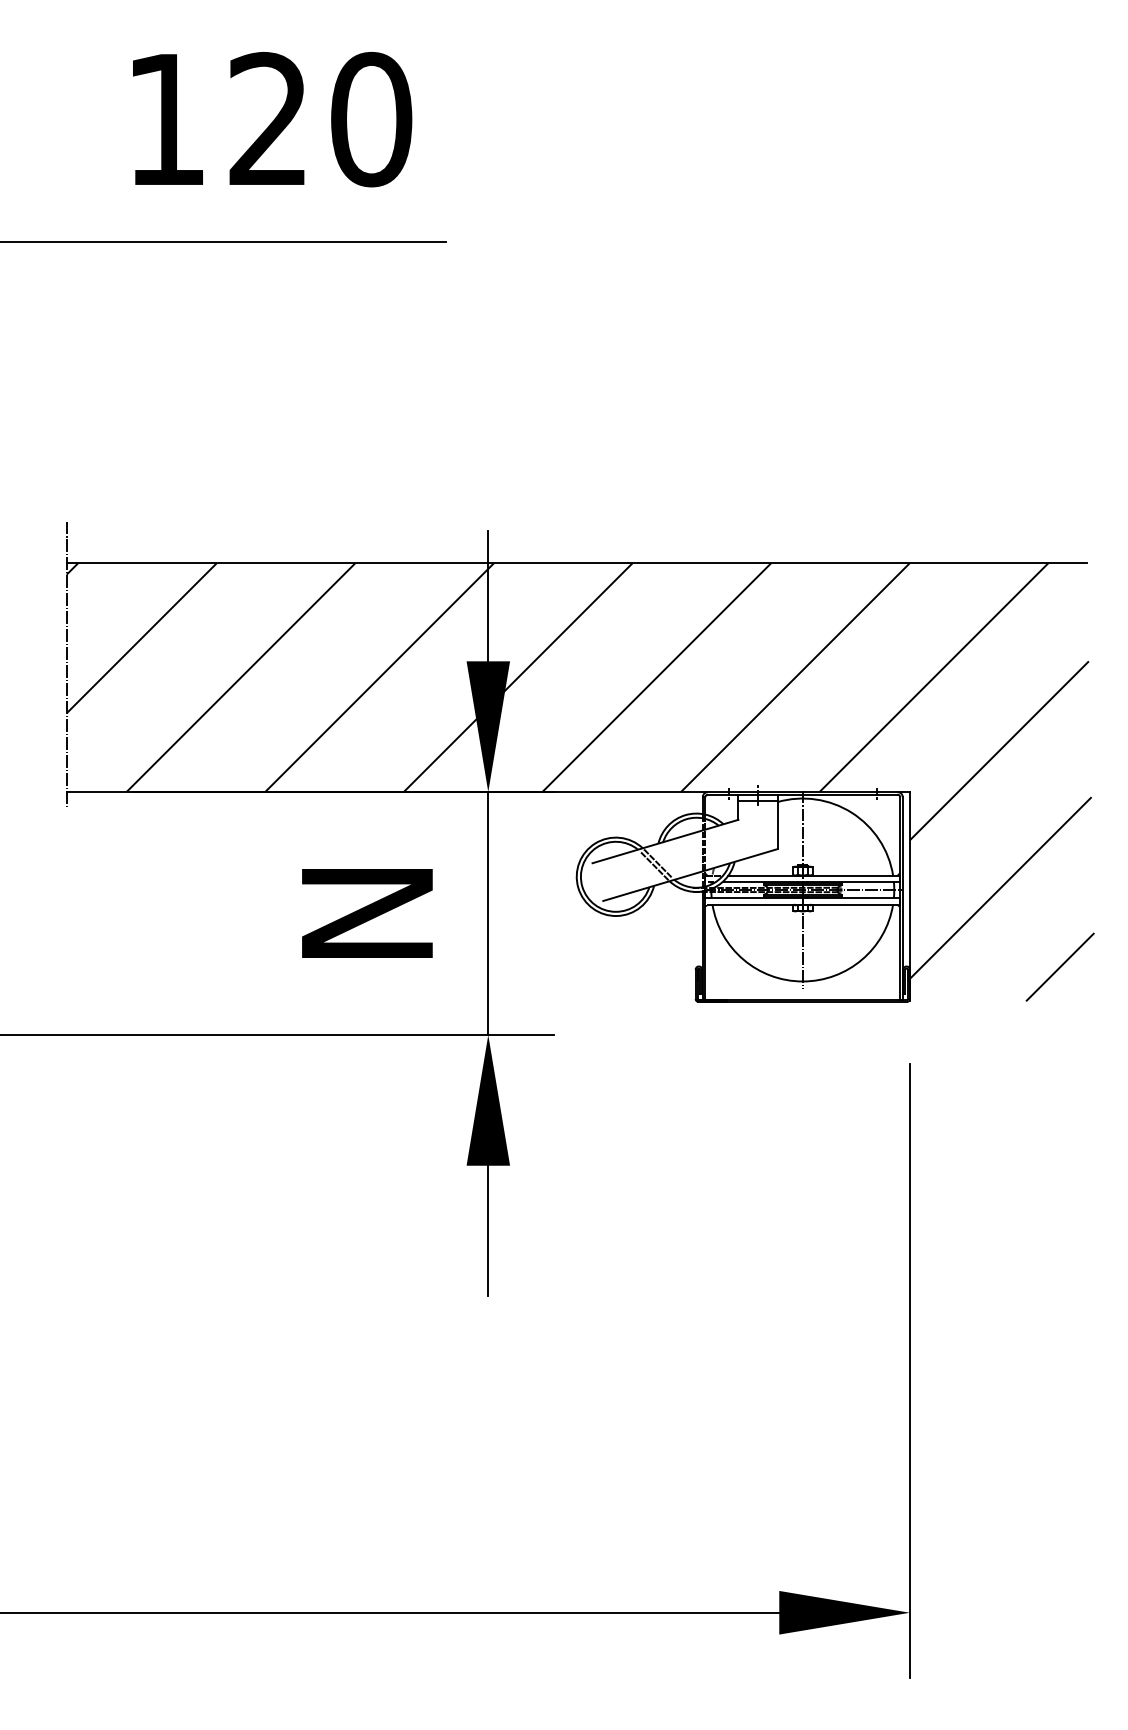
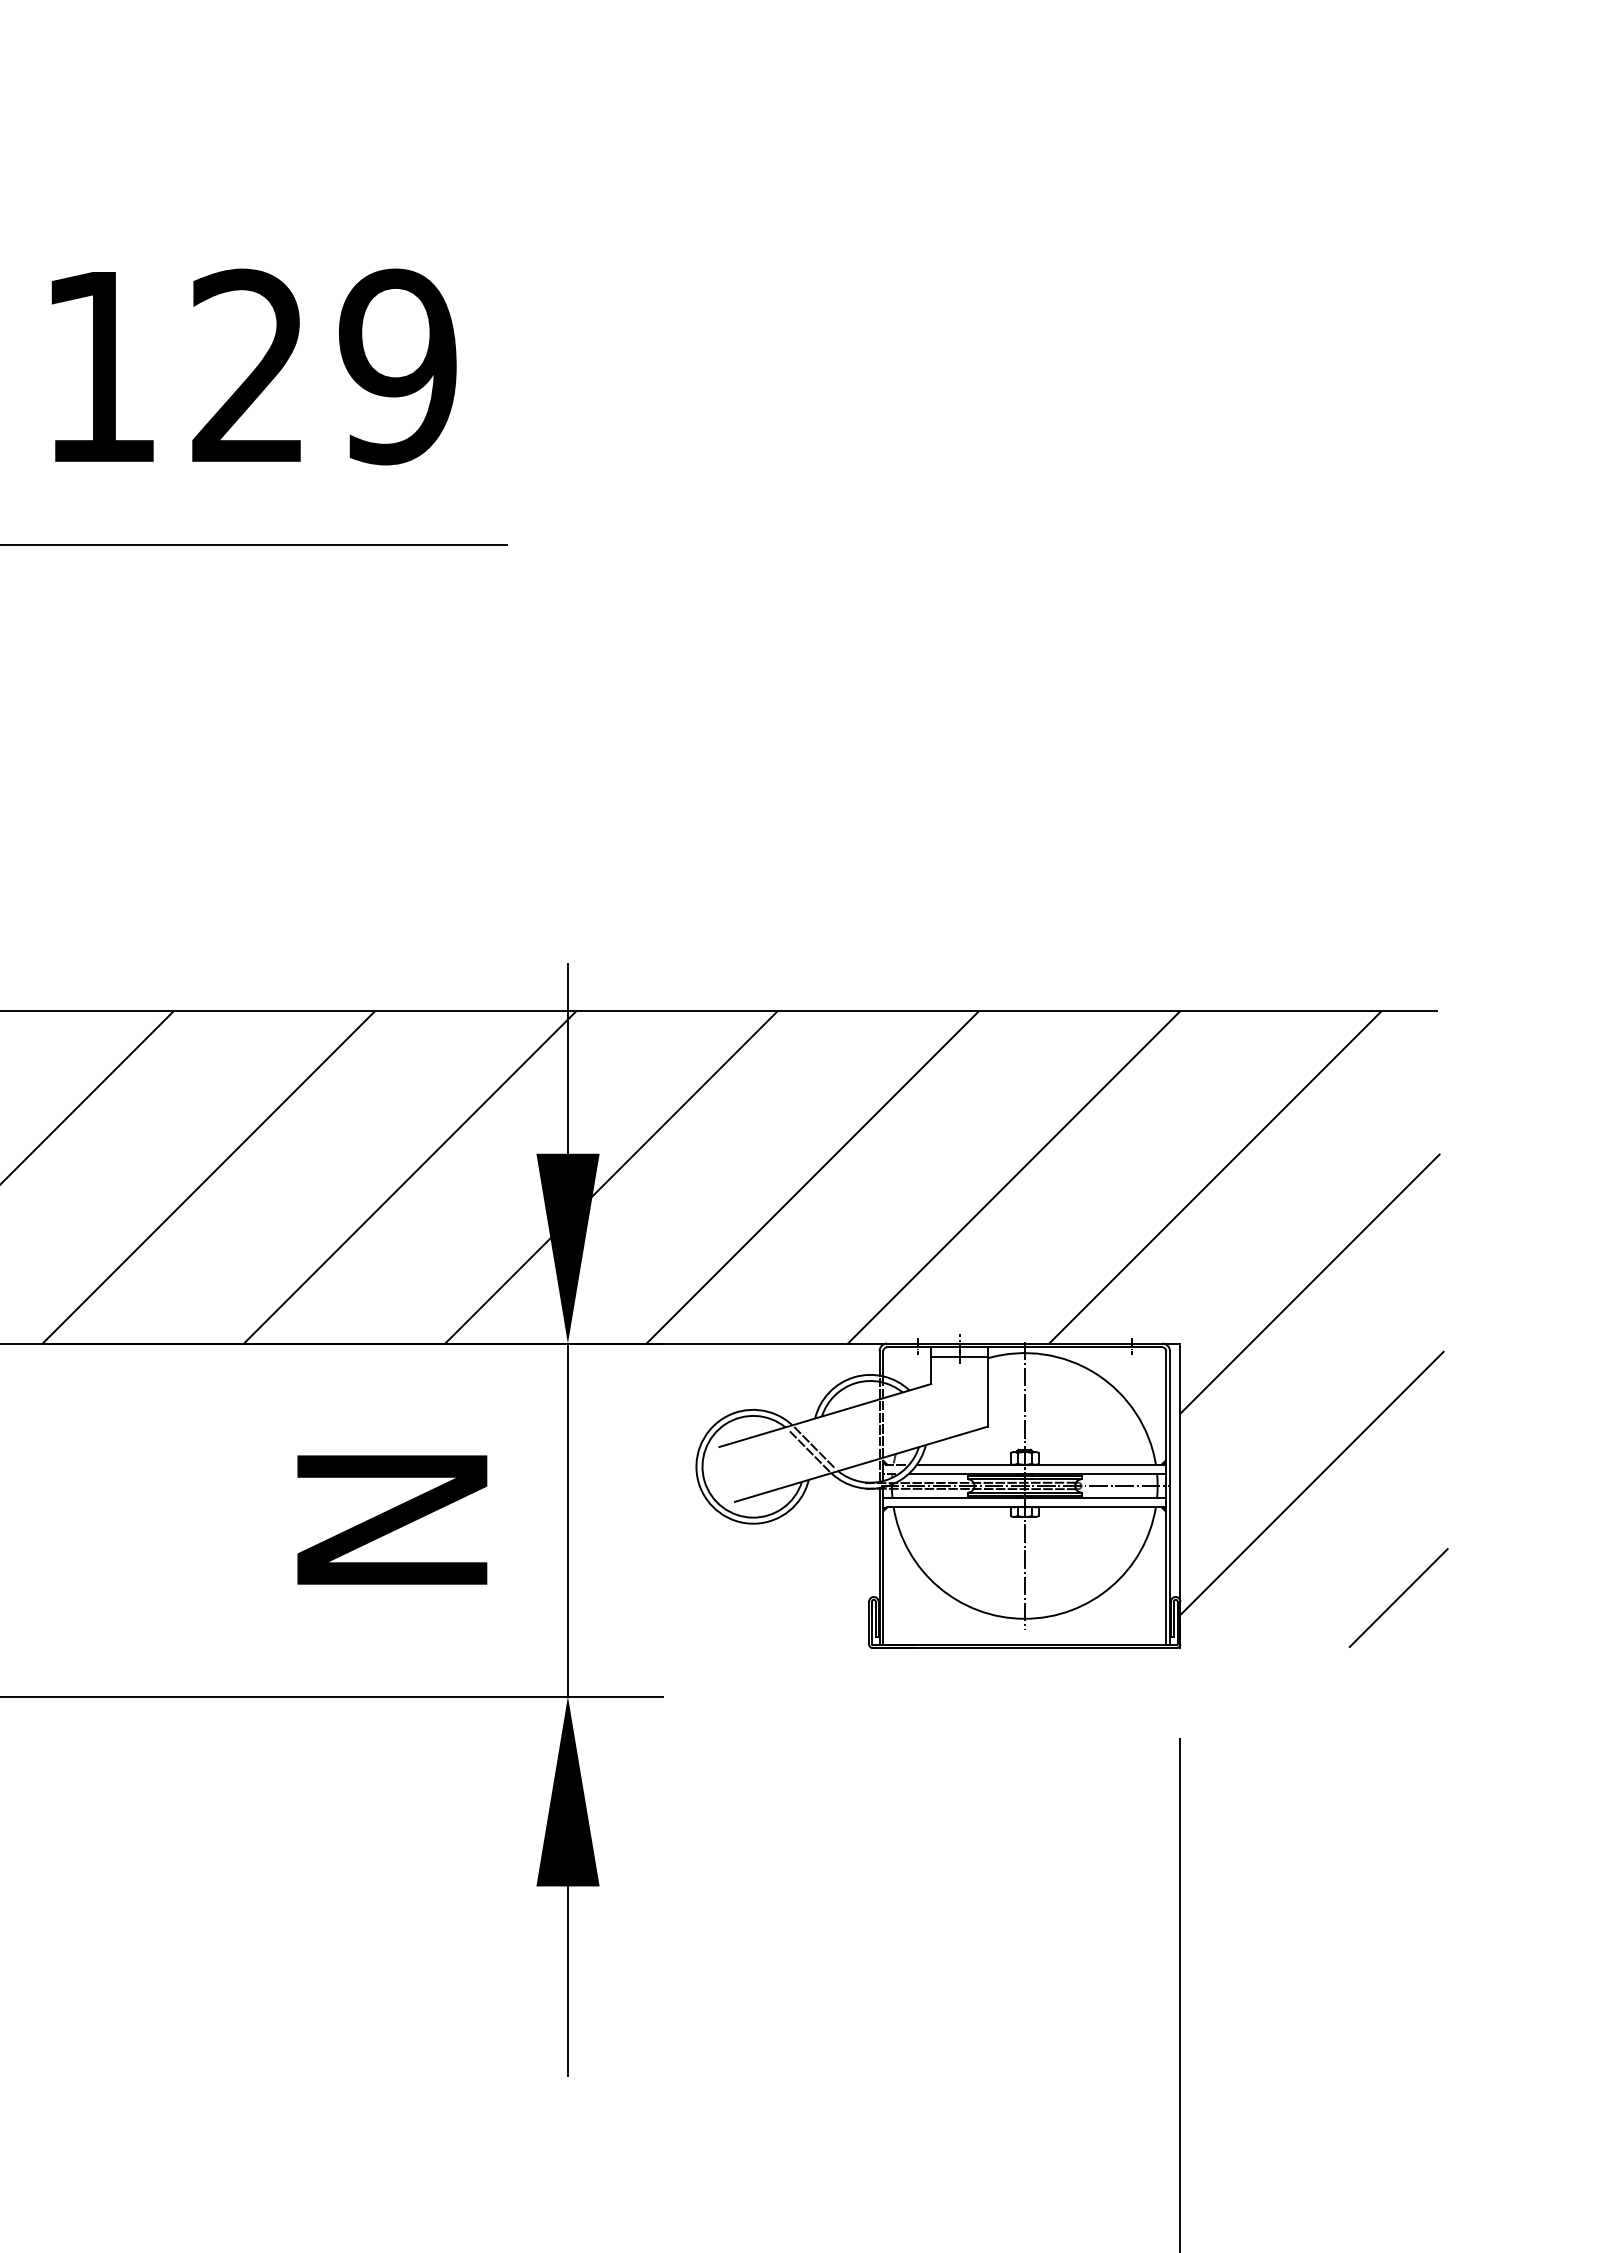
text: (371, 119) -> (398, 366), 120 -> 129

